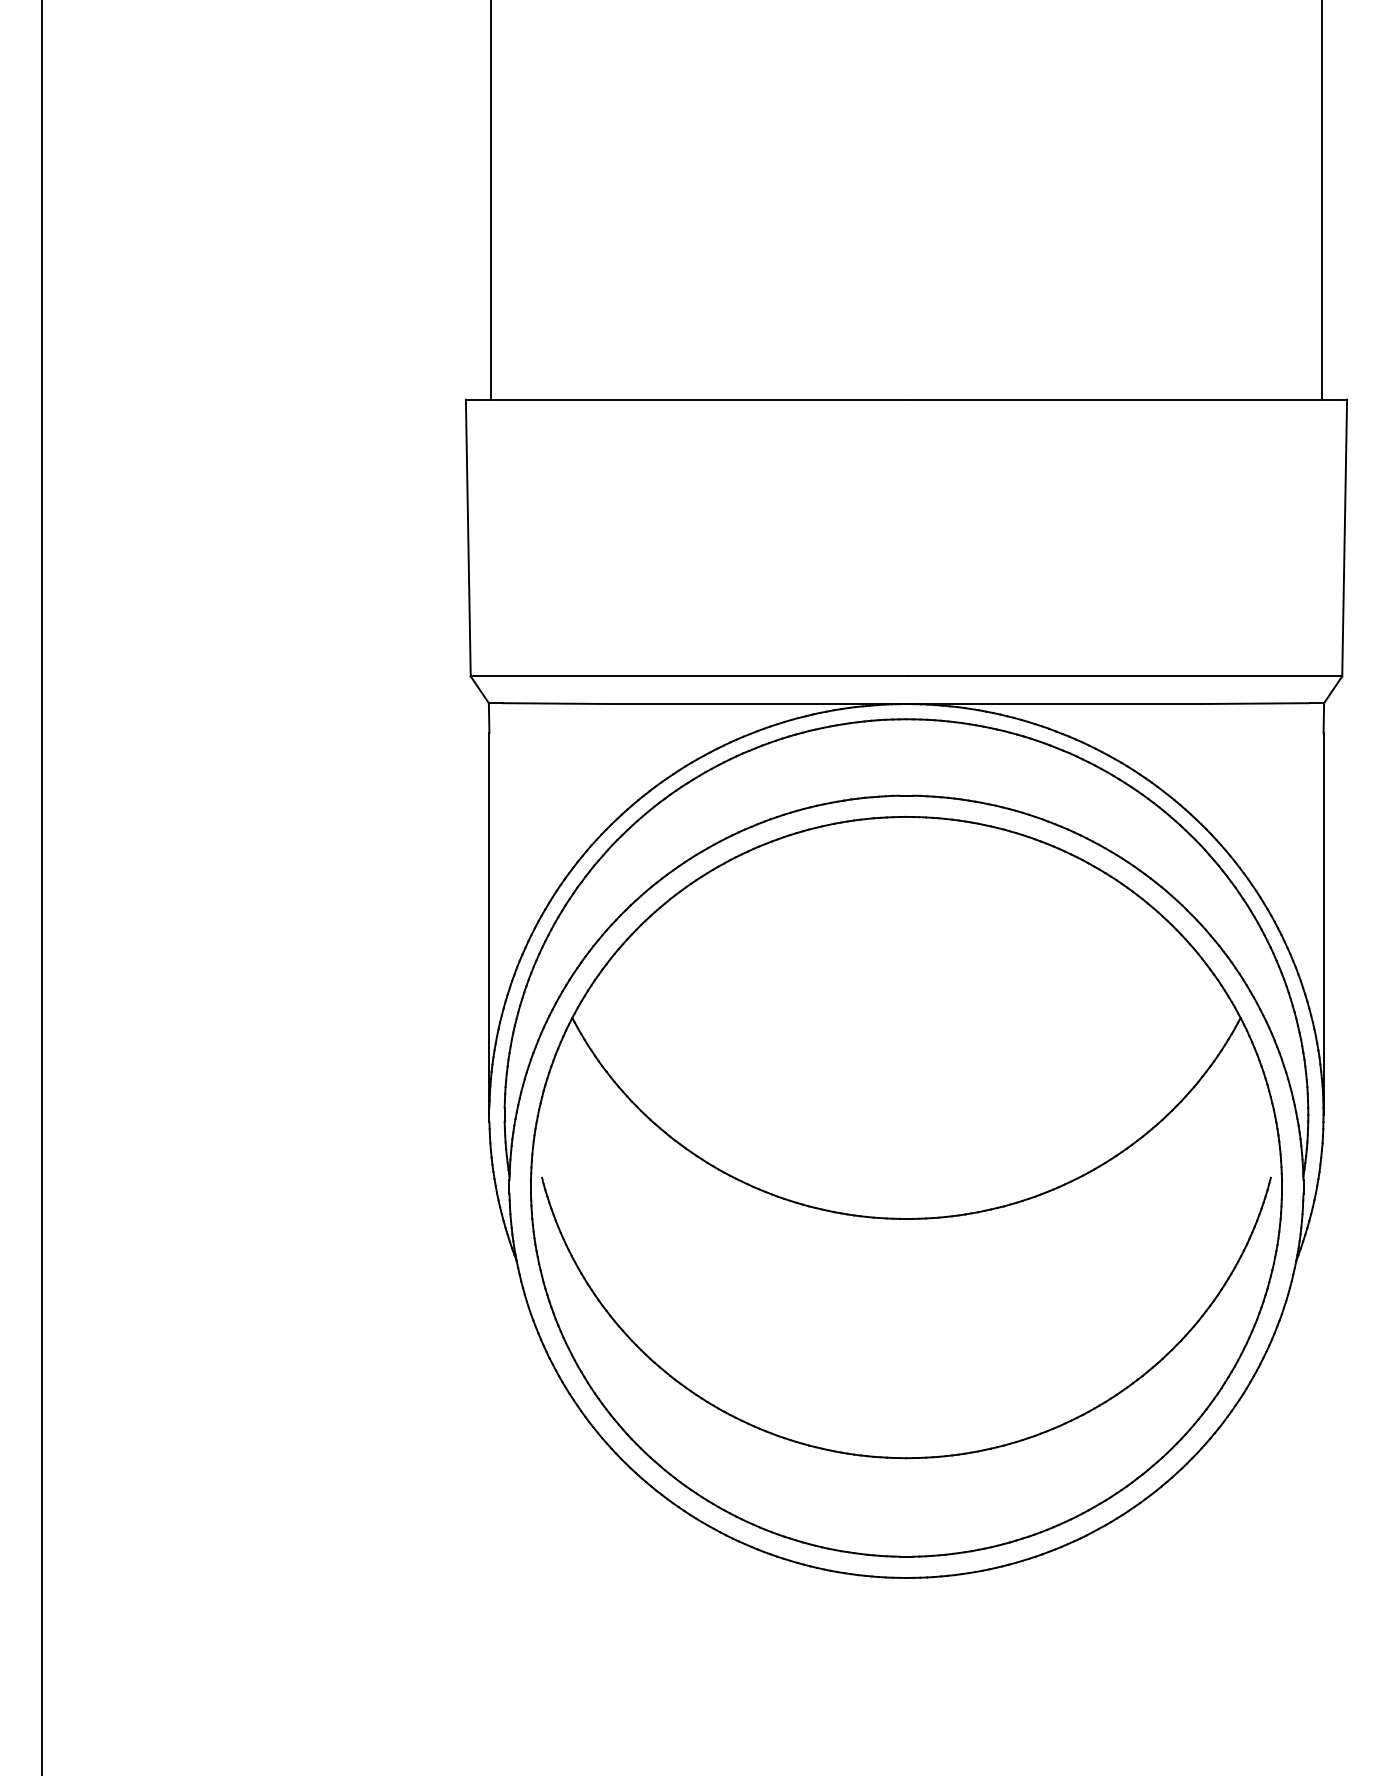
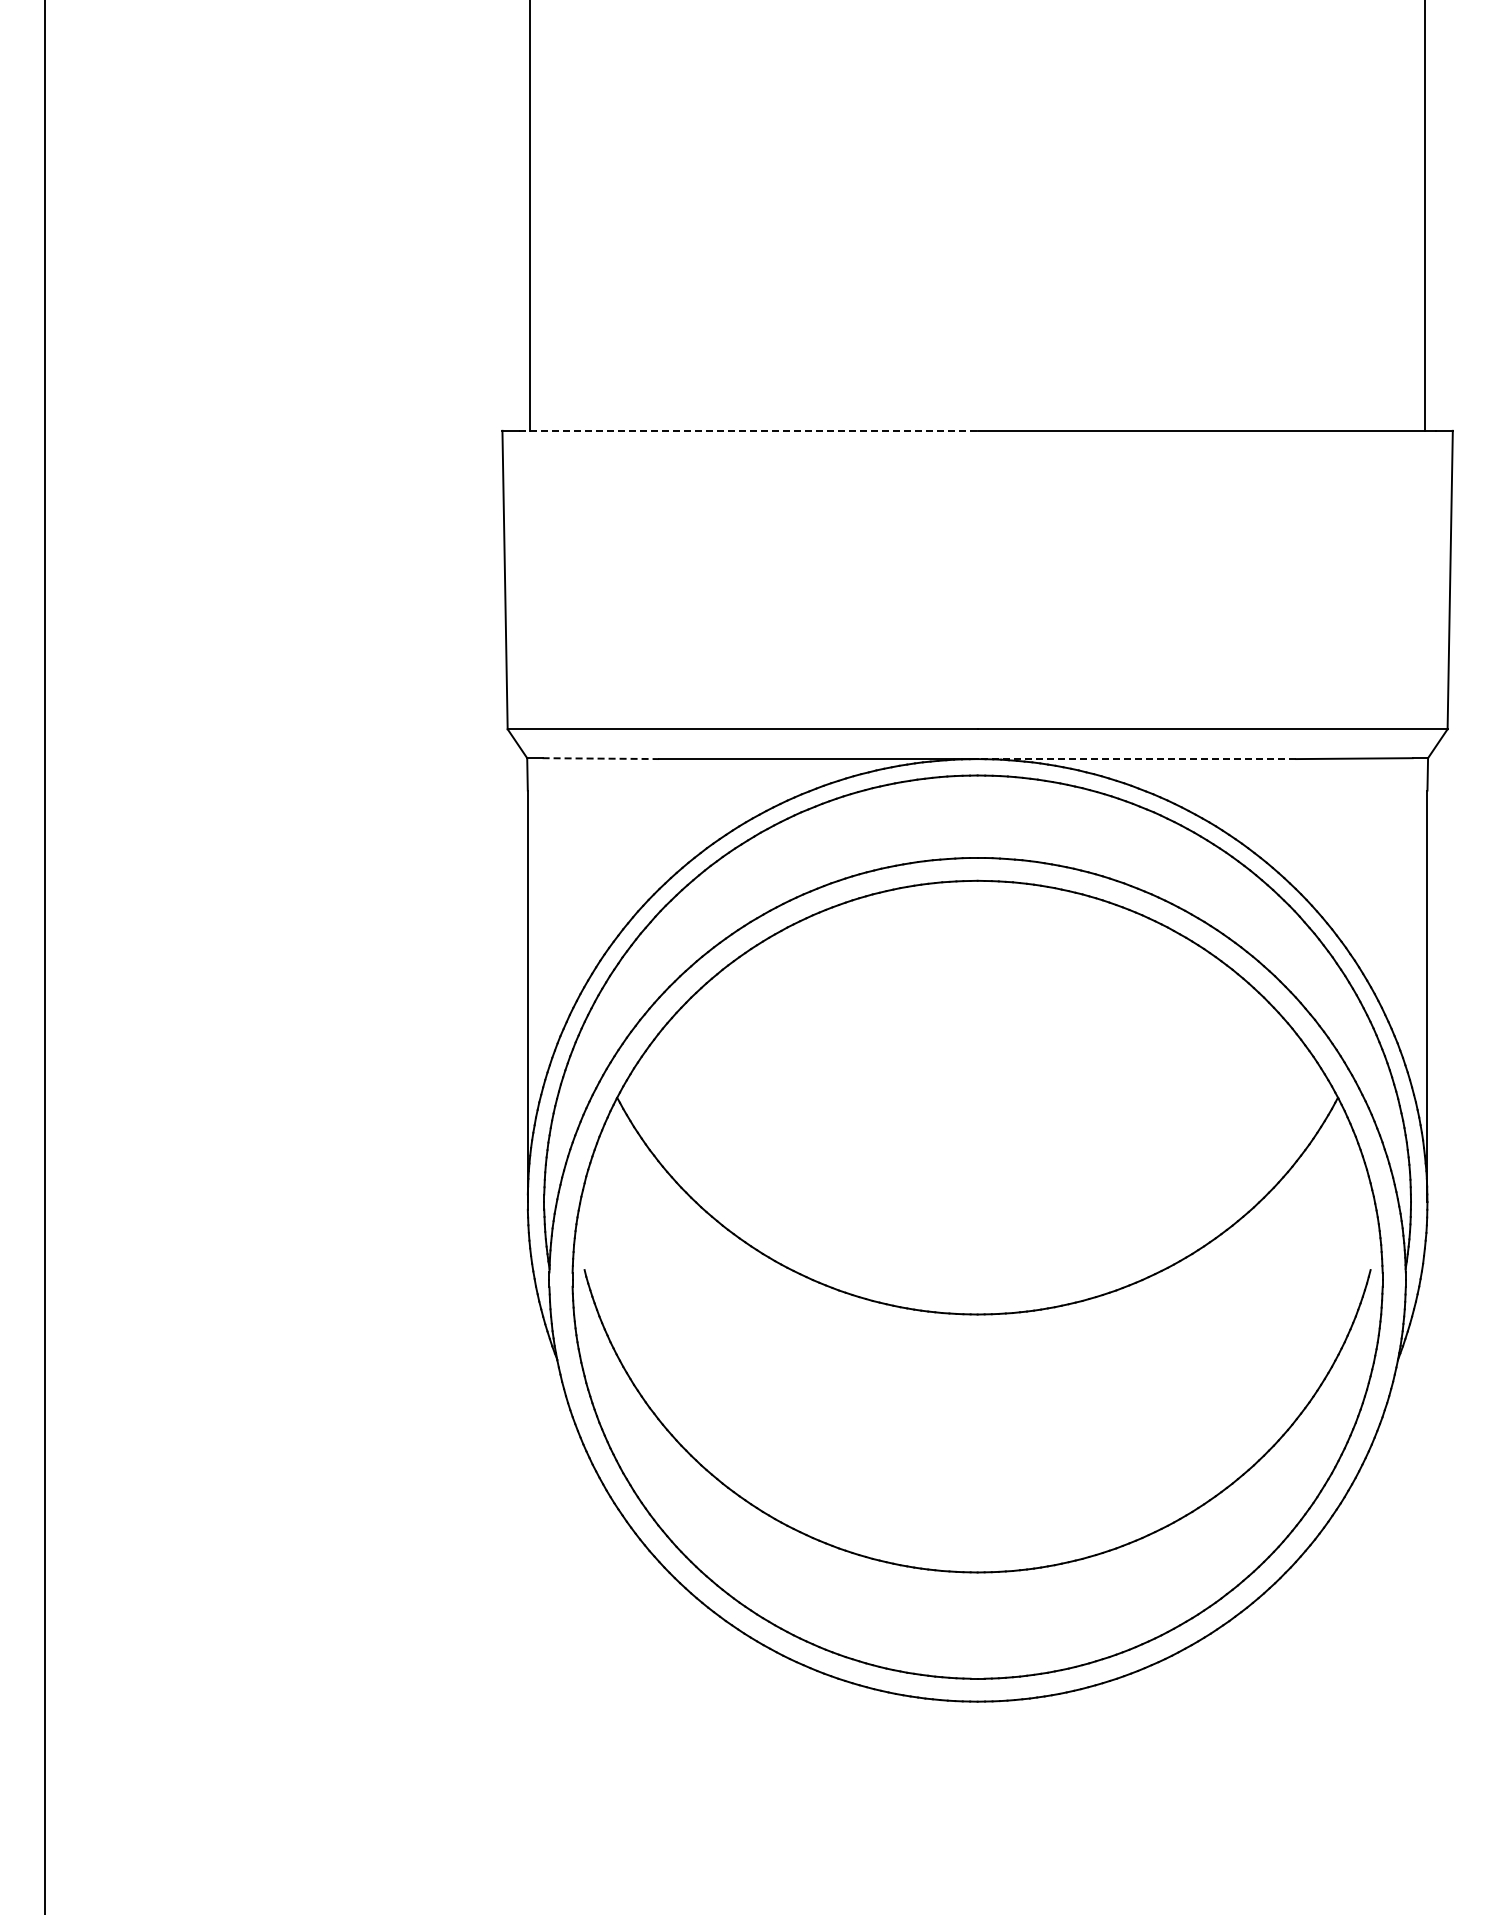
line: (694, 399) -> (748, 430), solid -> dashed
line: (557, 703) -> (601, 758), solid -> dashed
line: (1053, 704) -> (1136, 759), solid -> dashed

